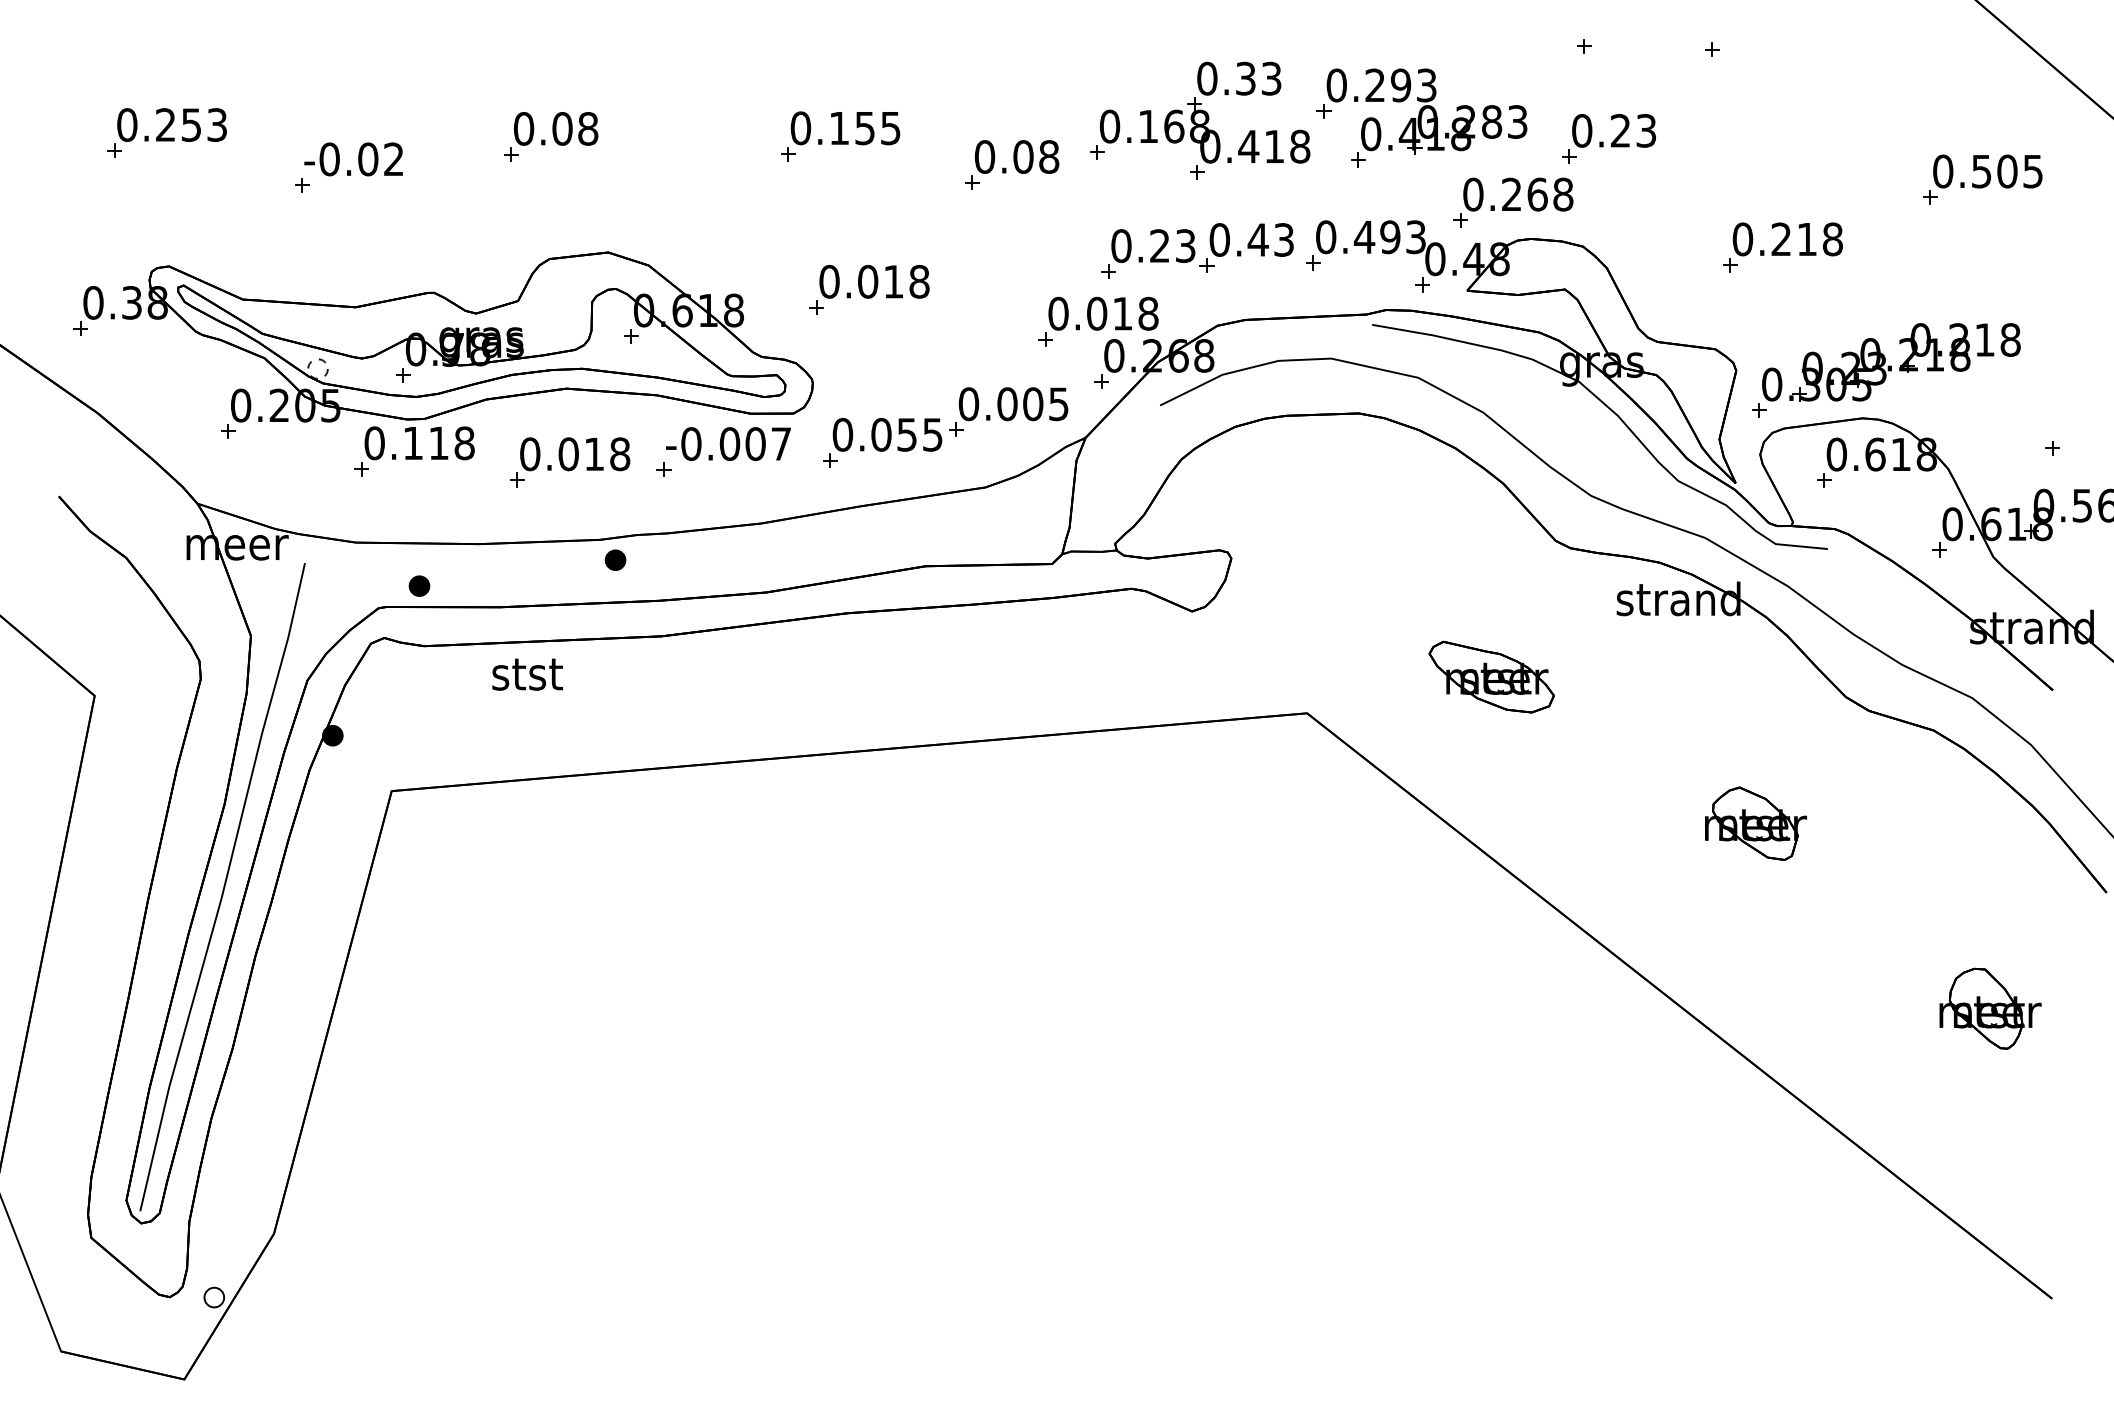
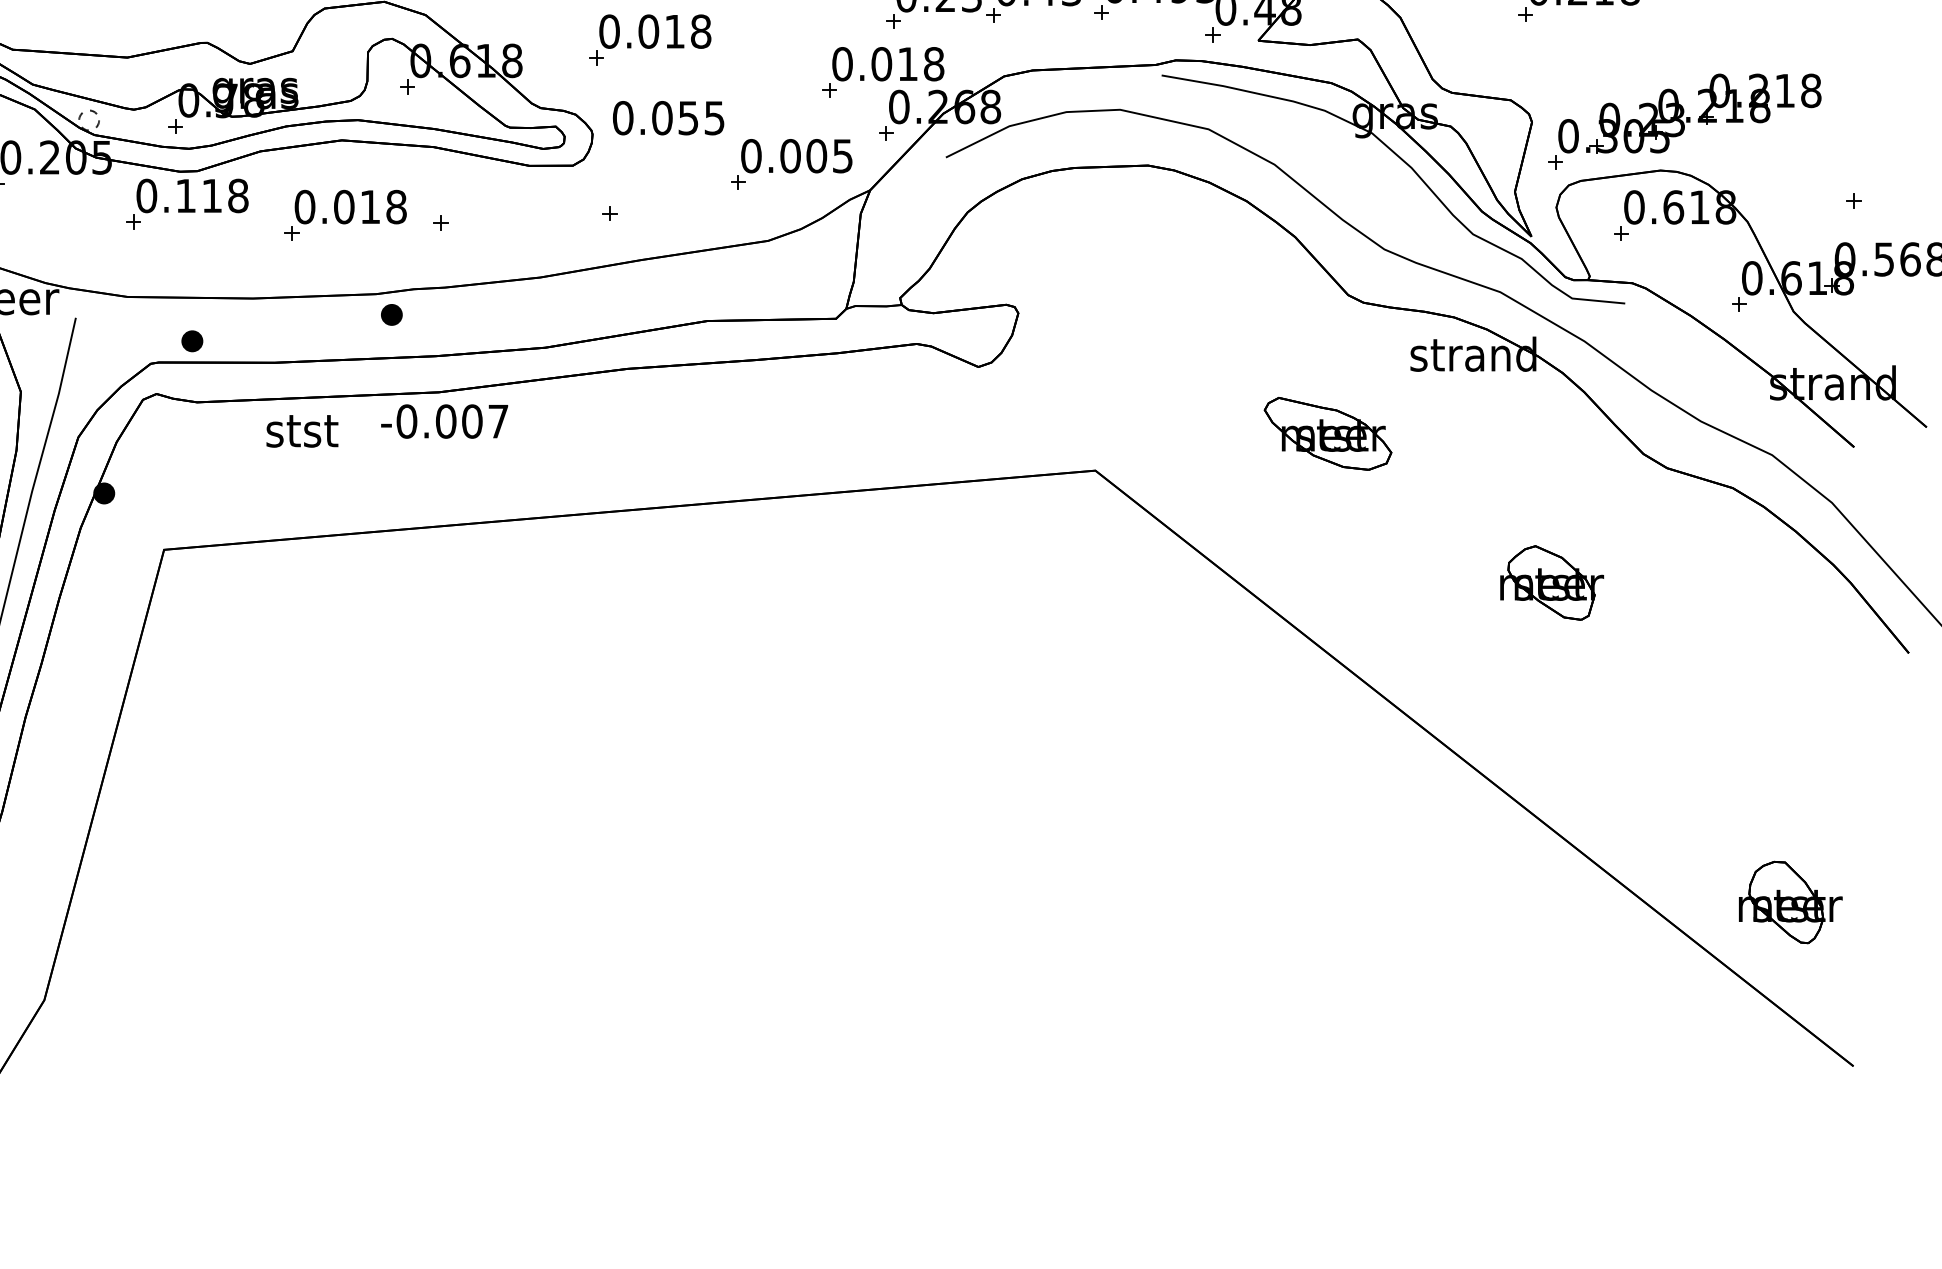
text: (887, 434) -> (668, 117), moved
text: (728, 443) -> (444, 420), moved
part: (1491, 676) -> (1327, 433), moved
part: (1990, 1008) -> (1790, 902), moved

